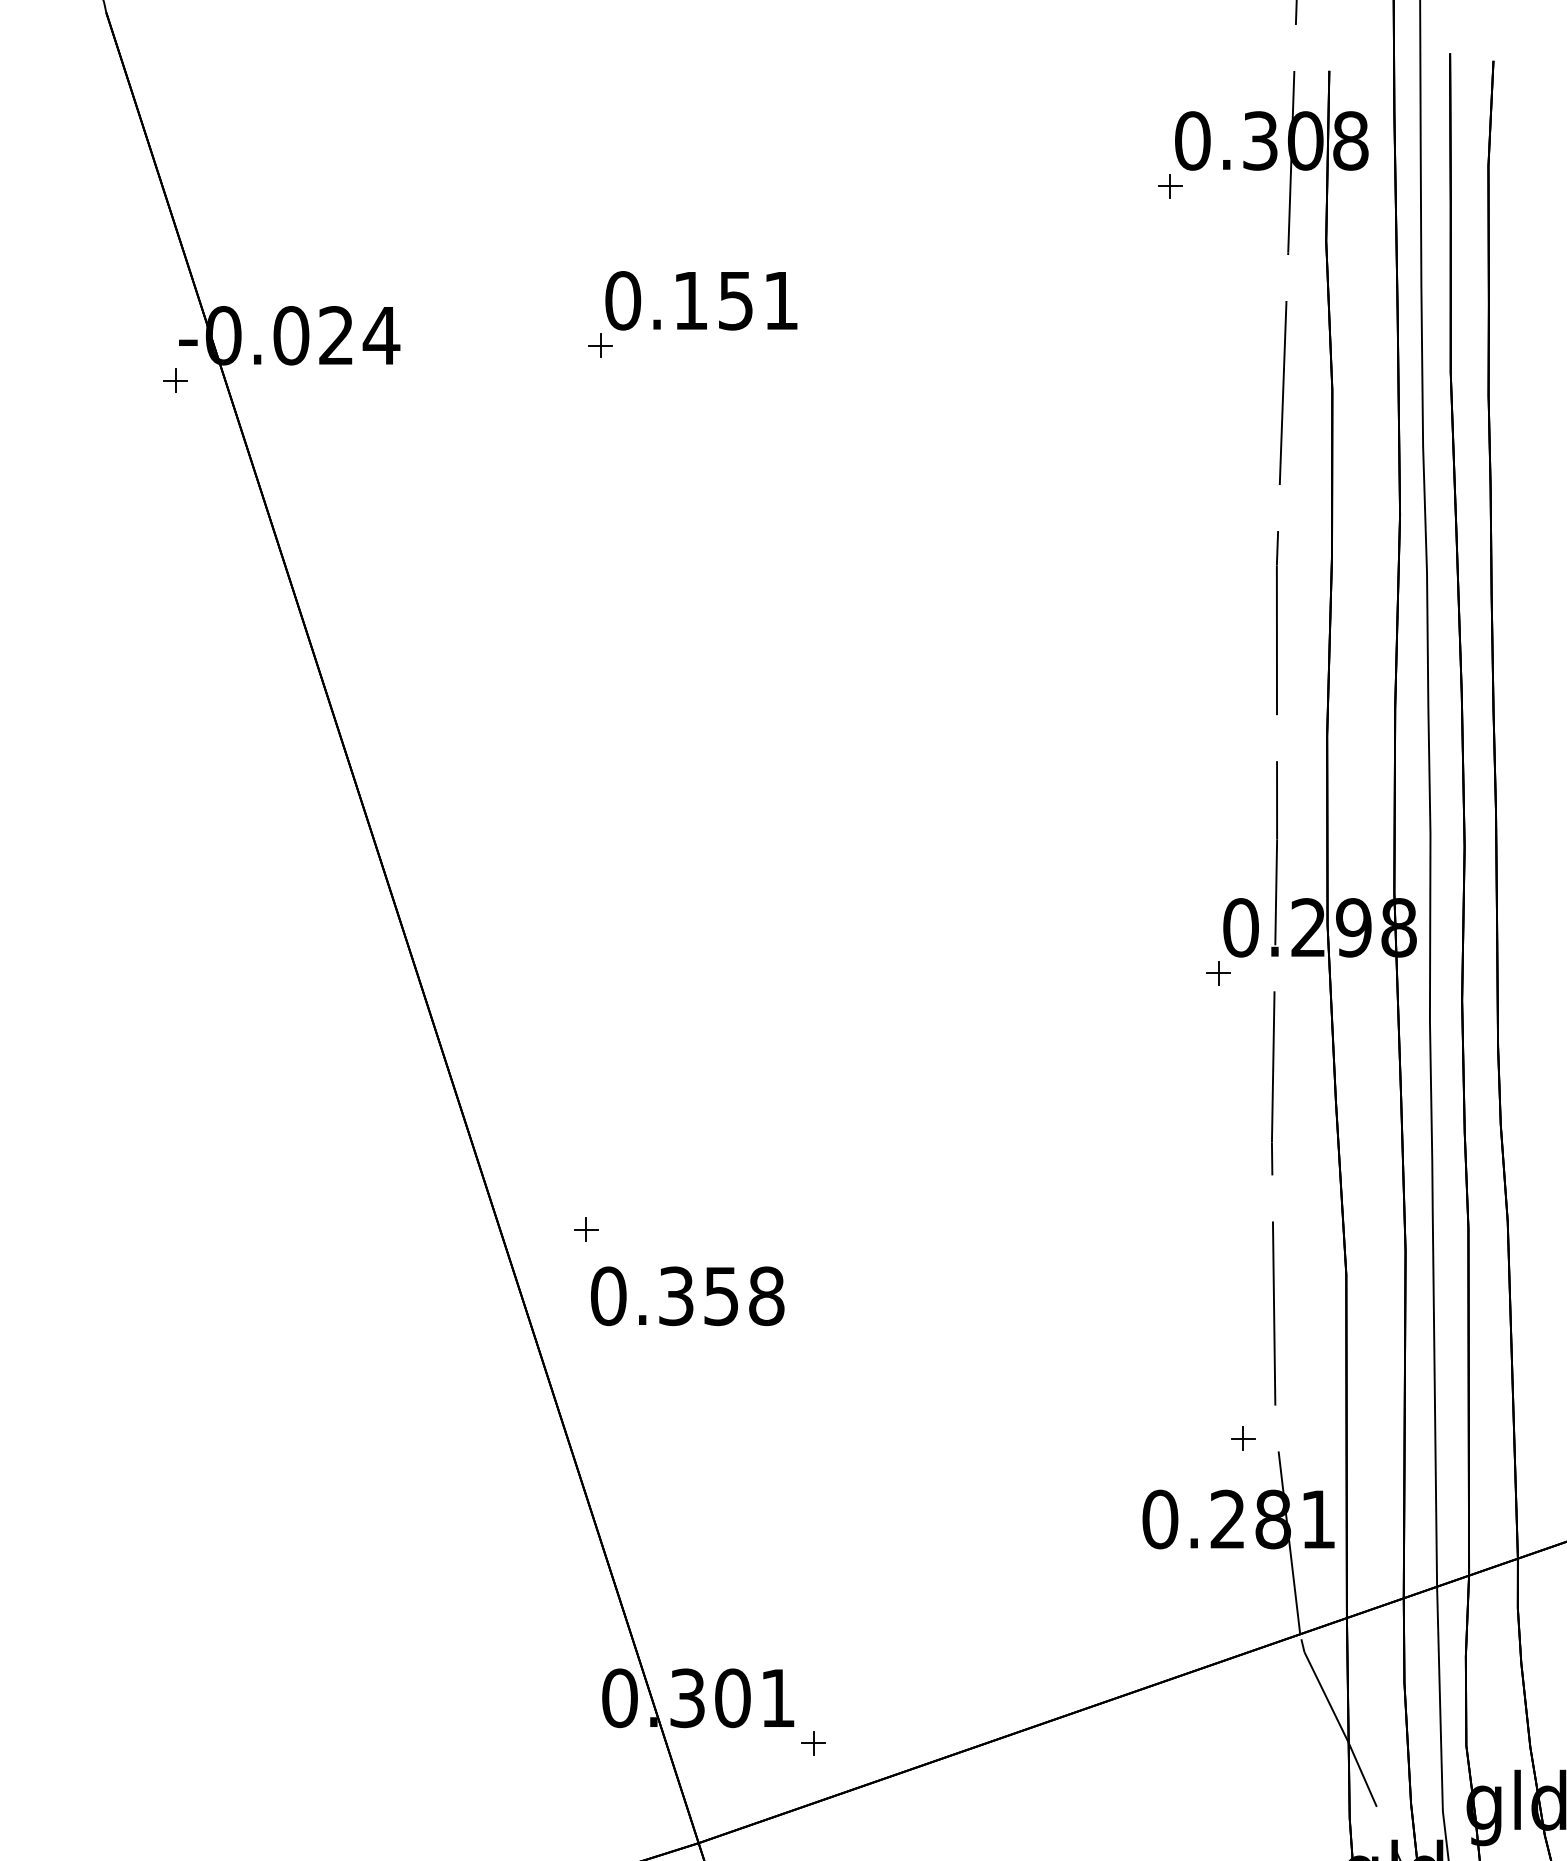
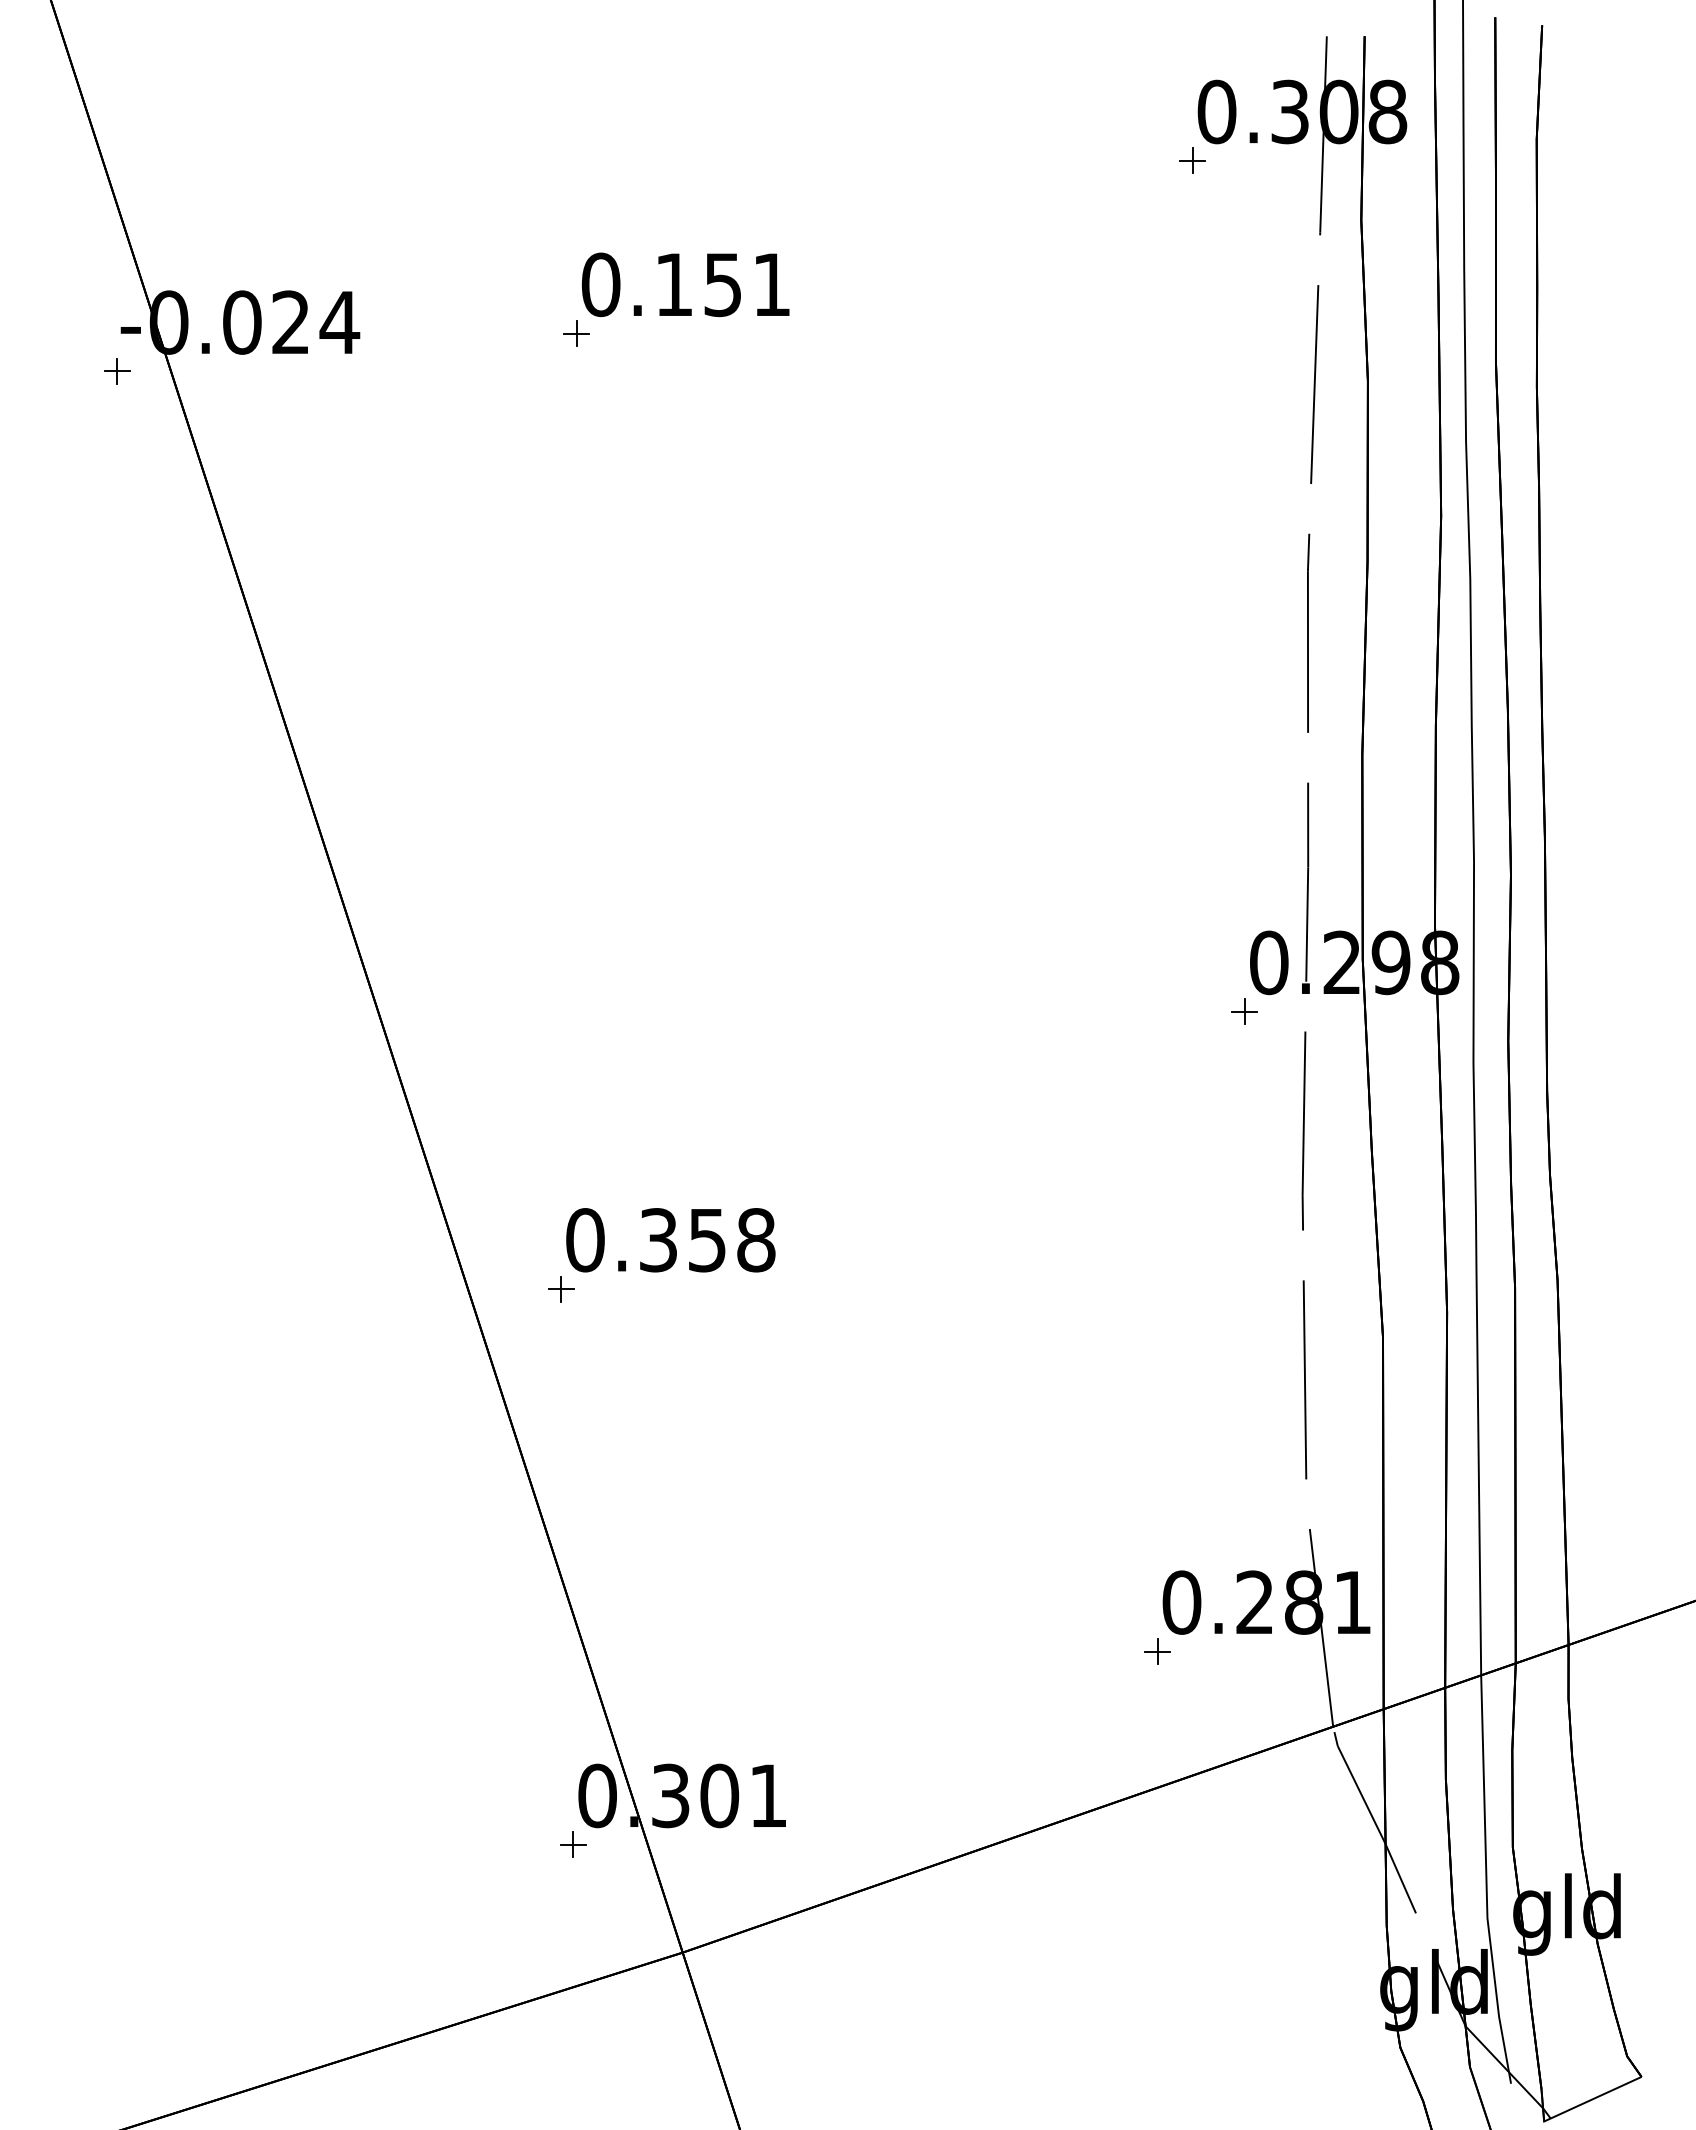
text: (687, 1296) -> (670, 1240), moved
part: (1243, 1438) -> (1157, 1651), moved
part: (814, 1743) -> (573, 1844), moved

